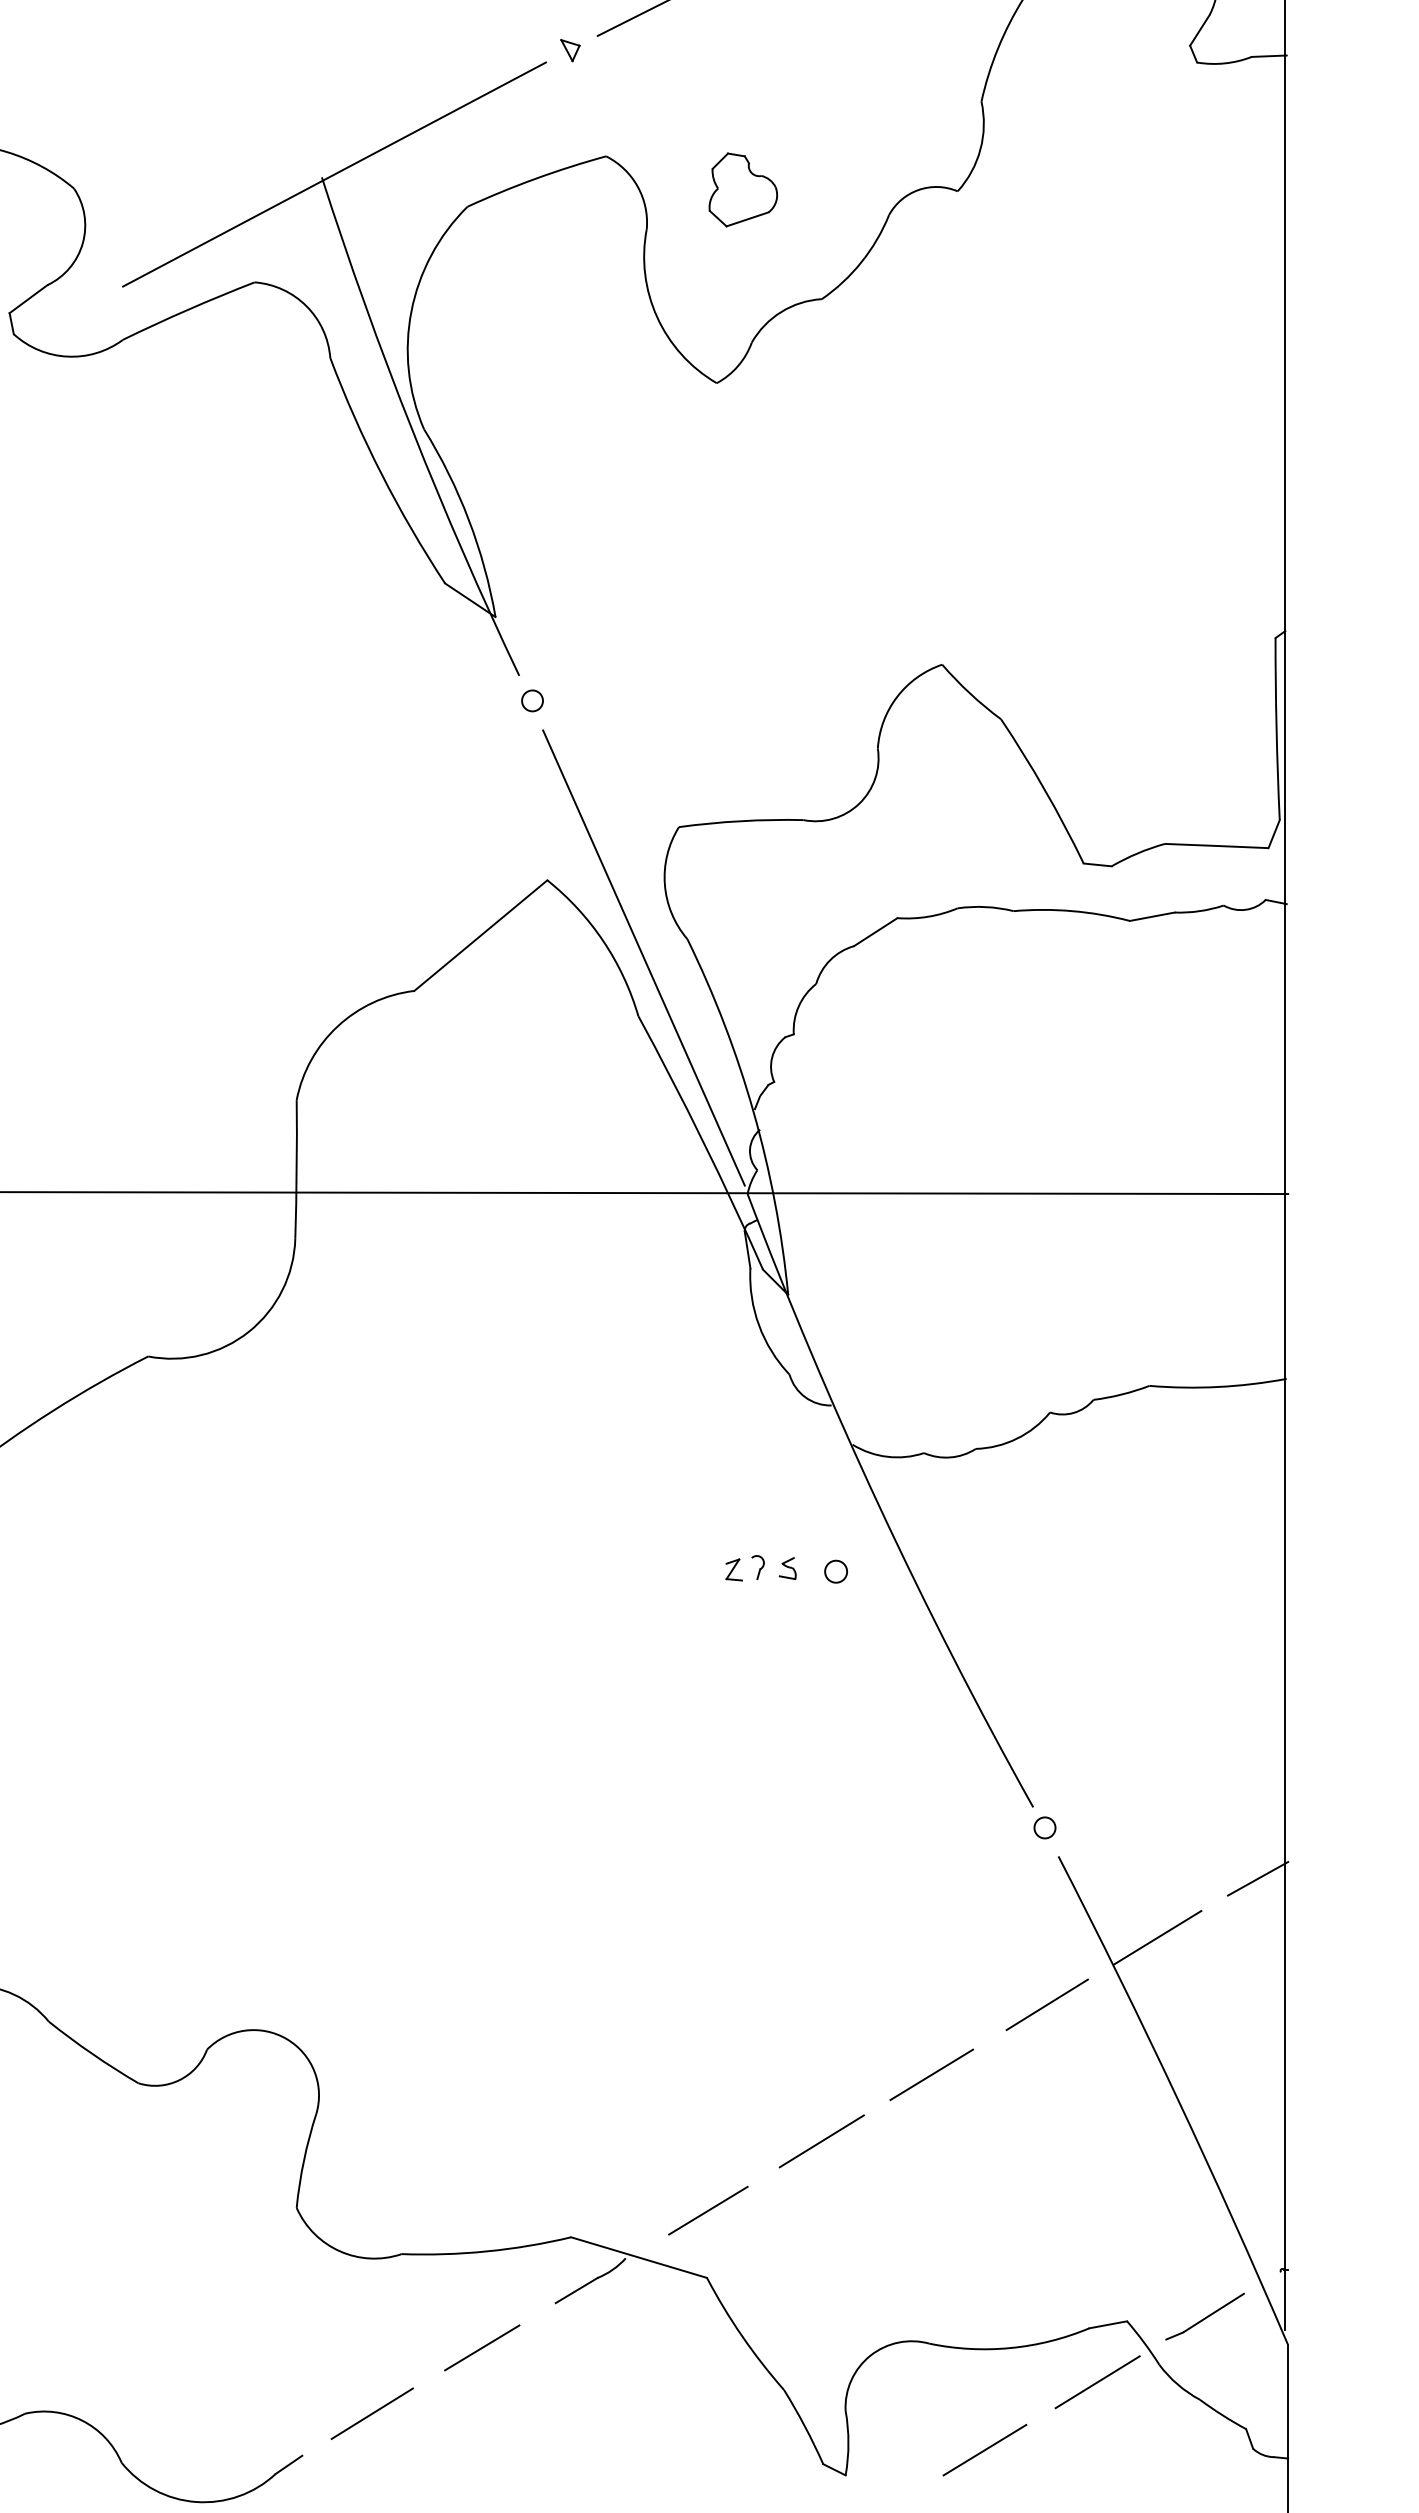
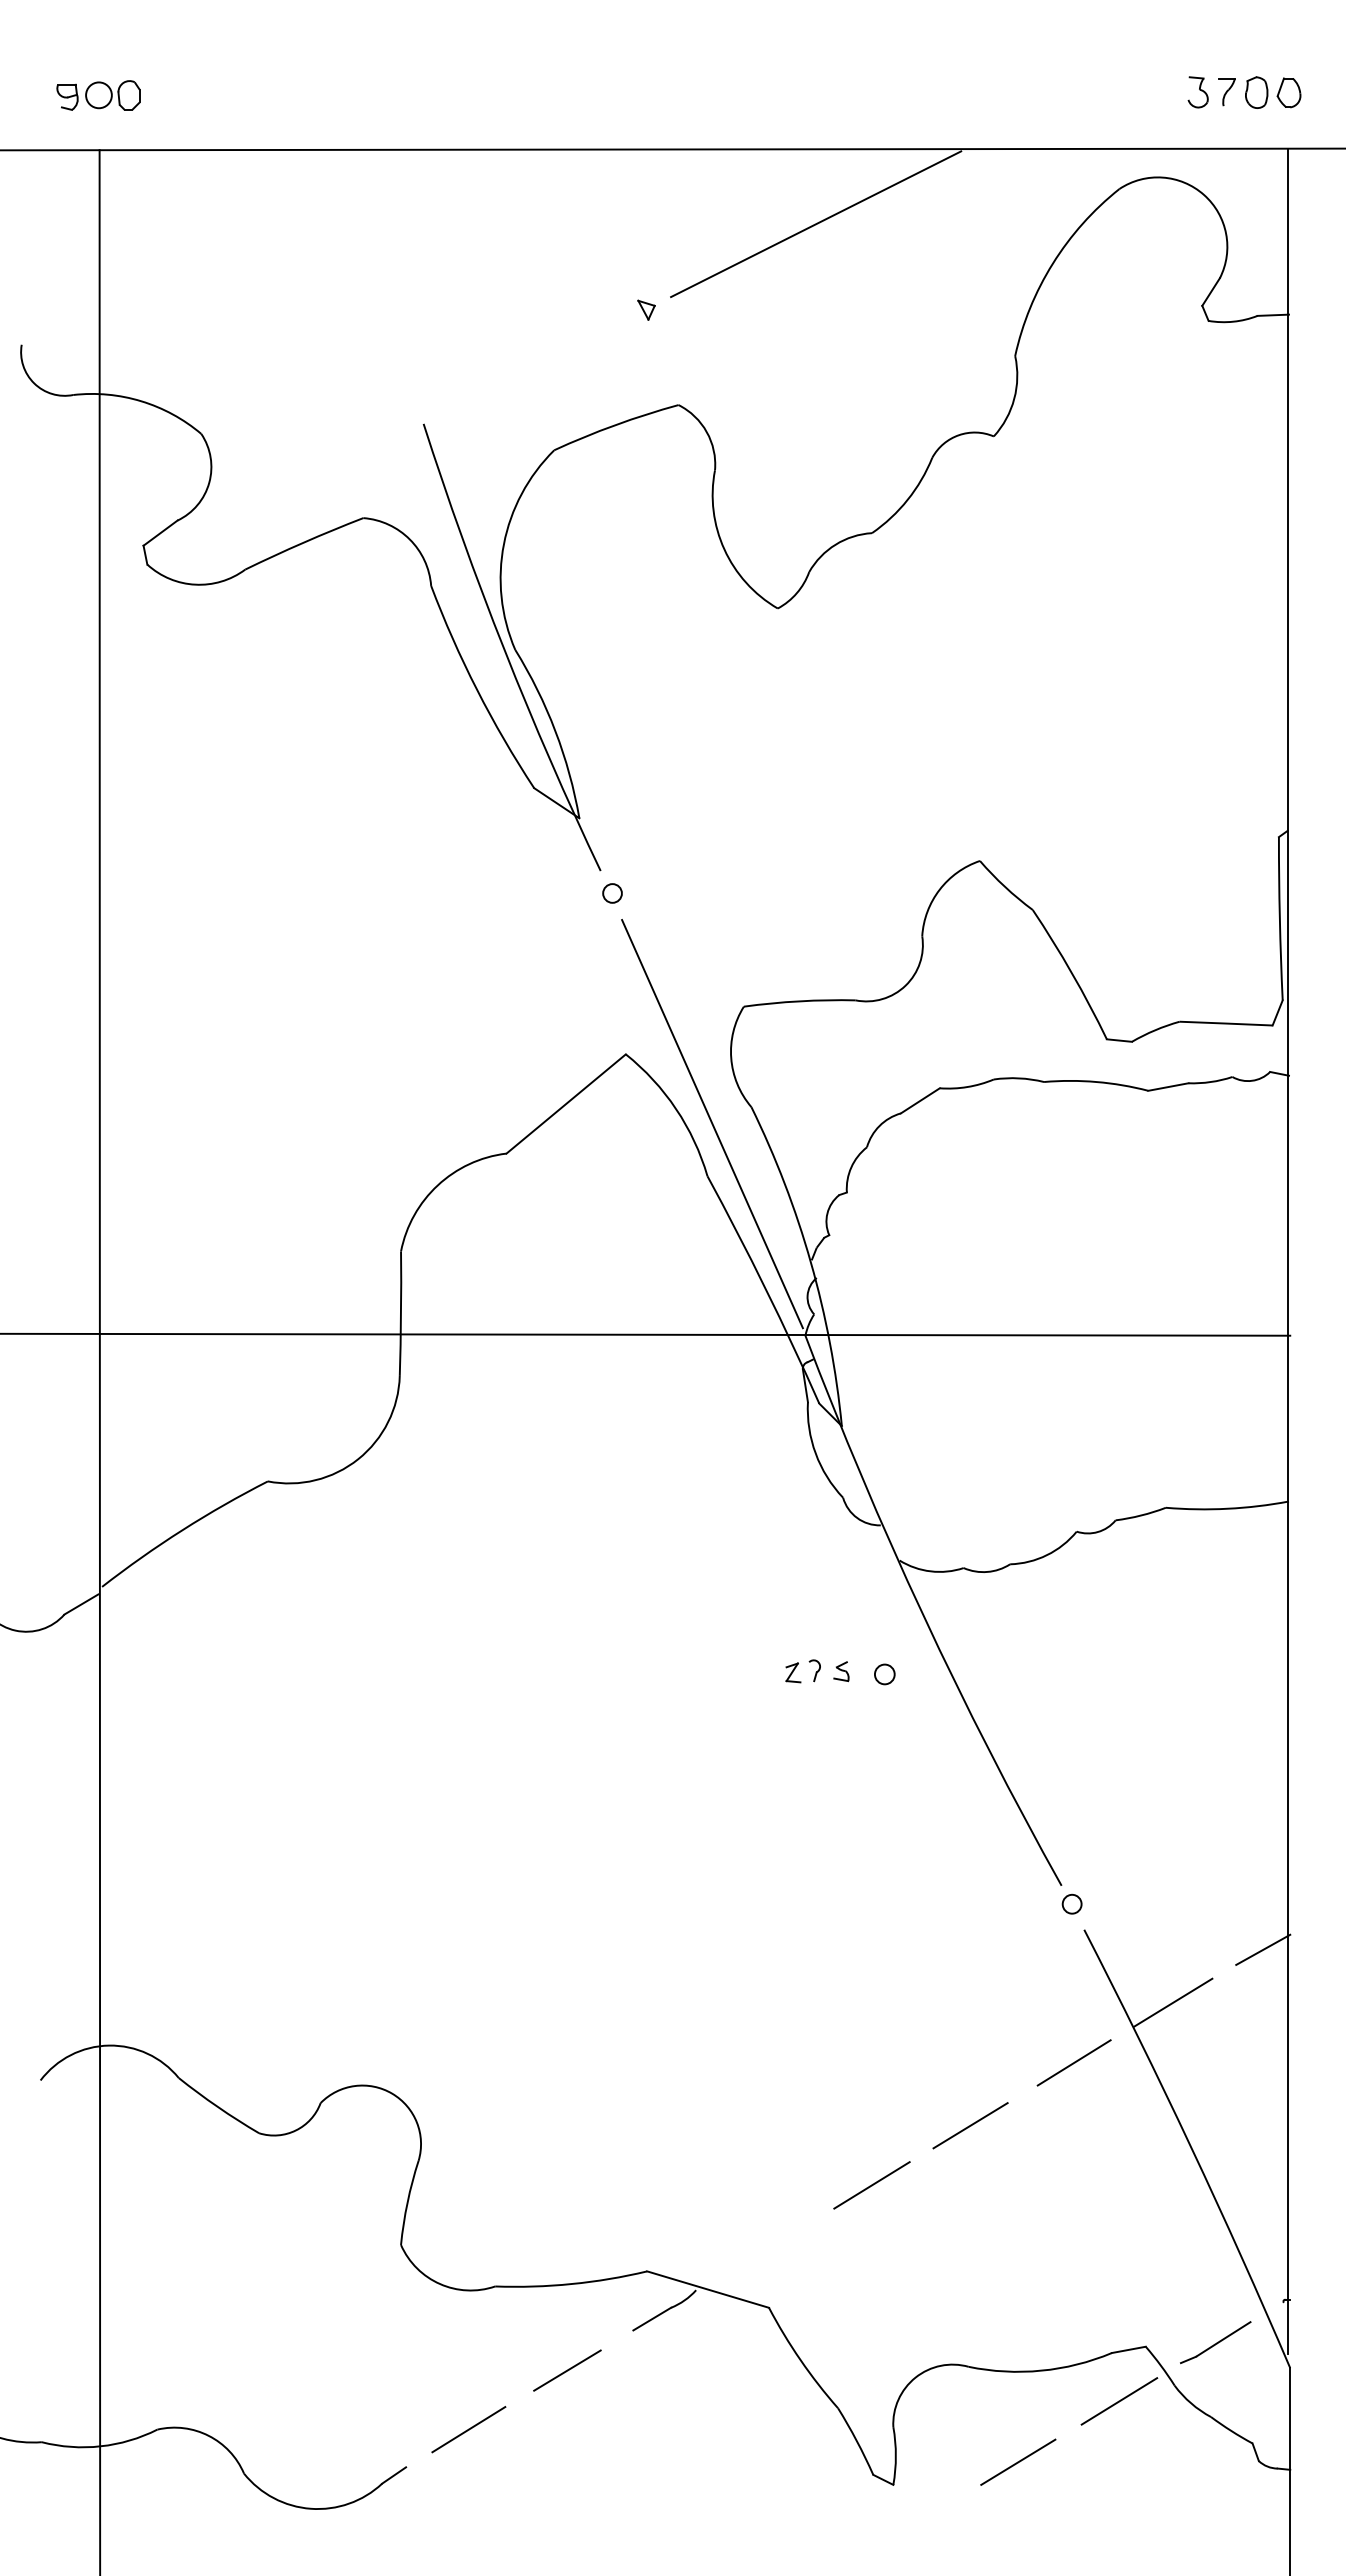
line: (334, 173) -> (434, 420), removed
part: (743, 189) -> (801, 434), removed
line: (708, 2210) -> (770, 2247), removed

